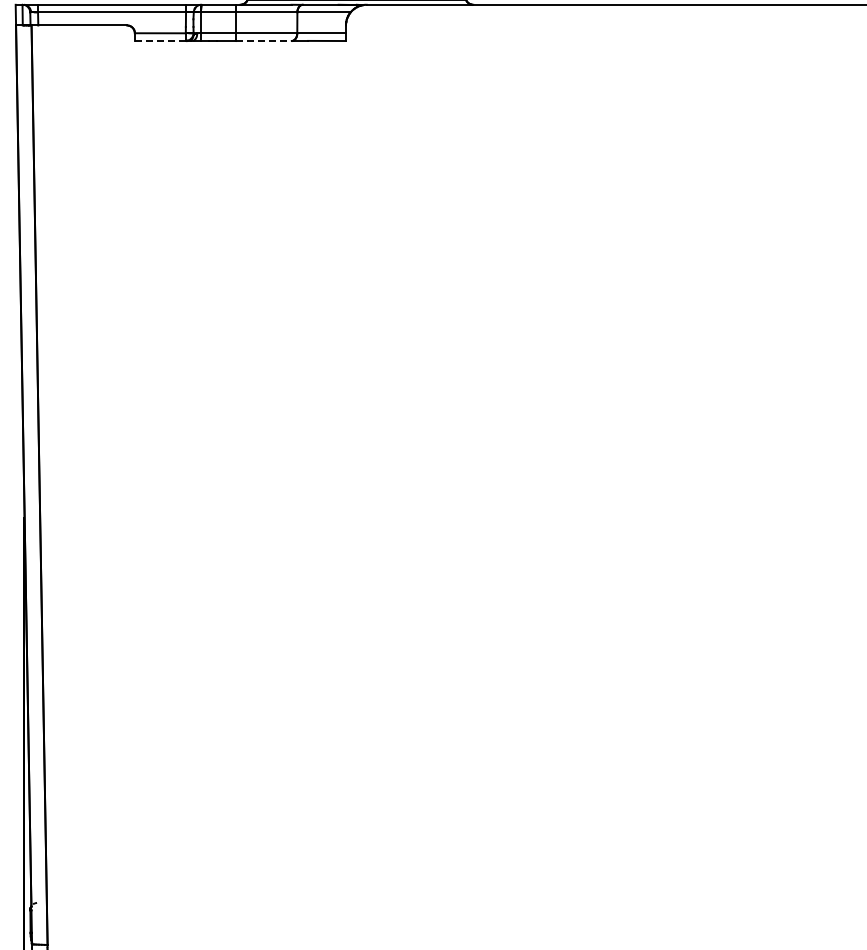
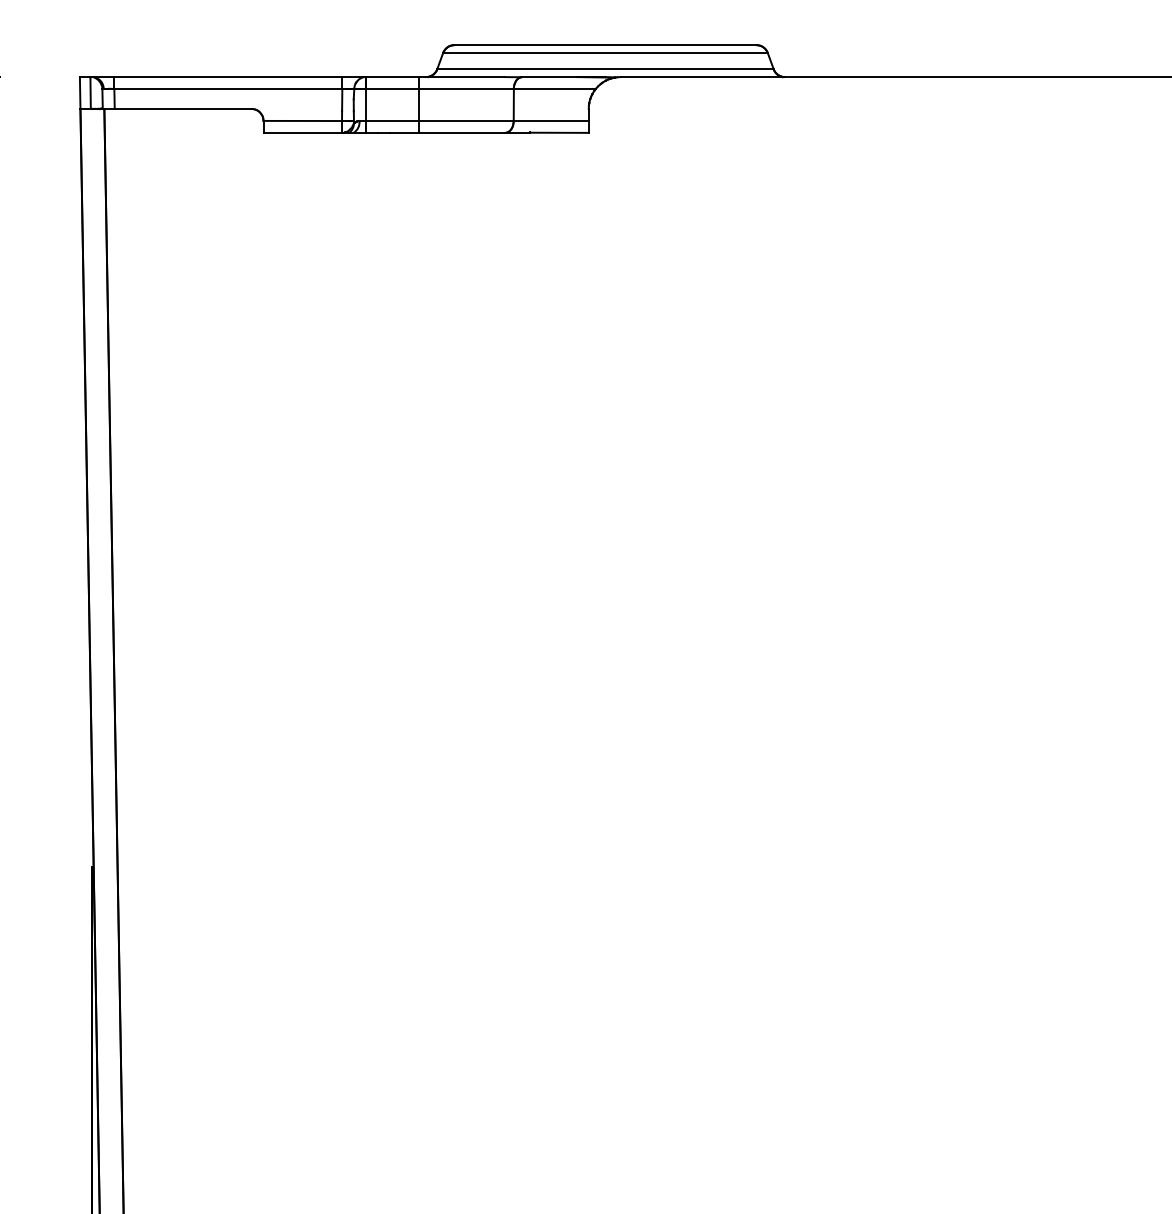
line: (159, 41) -> (301, 133), dashed -> solid
line: (264, 41) -> (463, 133), dashed -> solid

